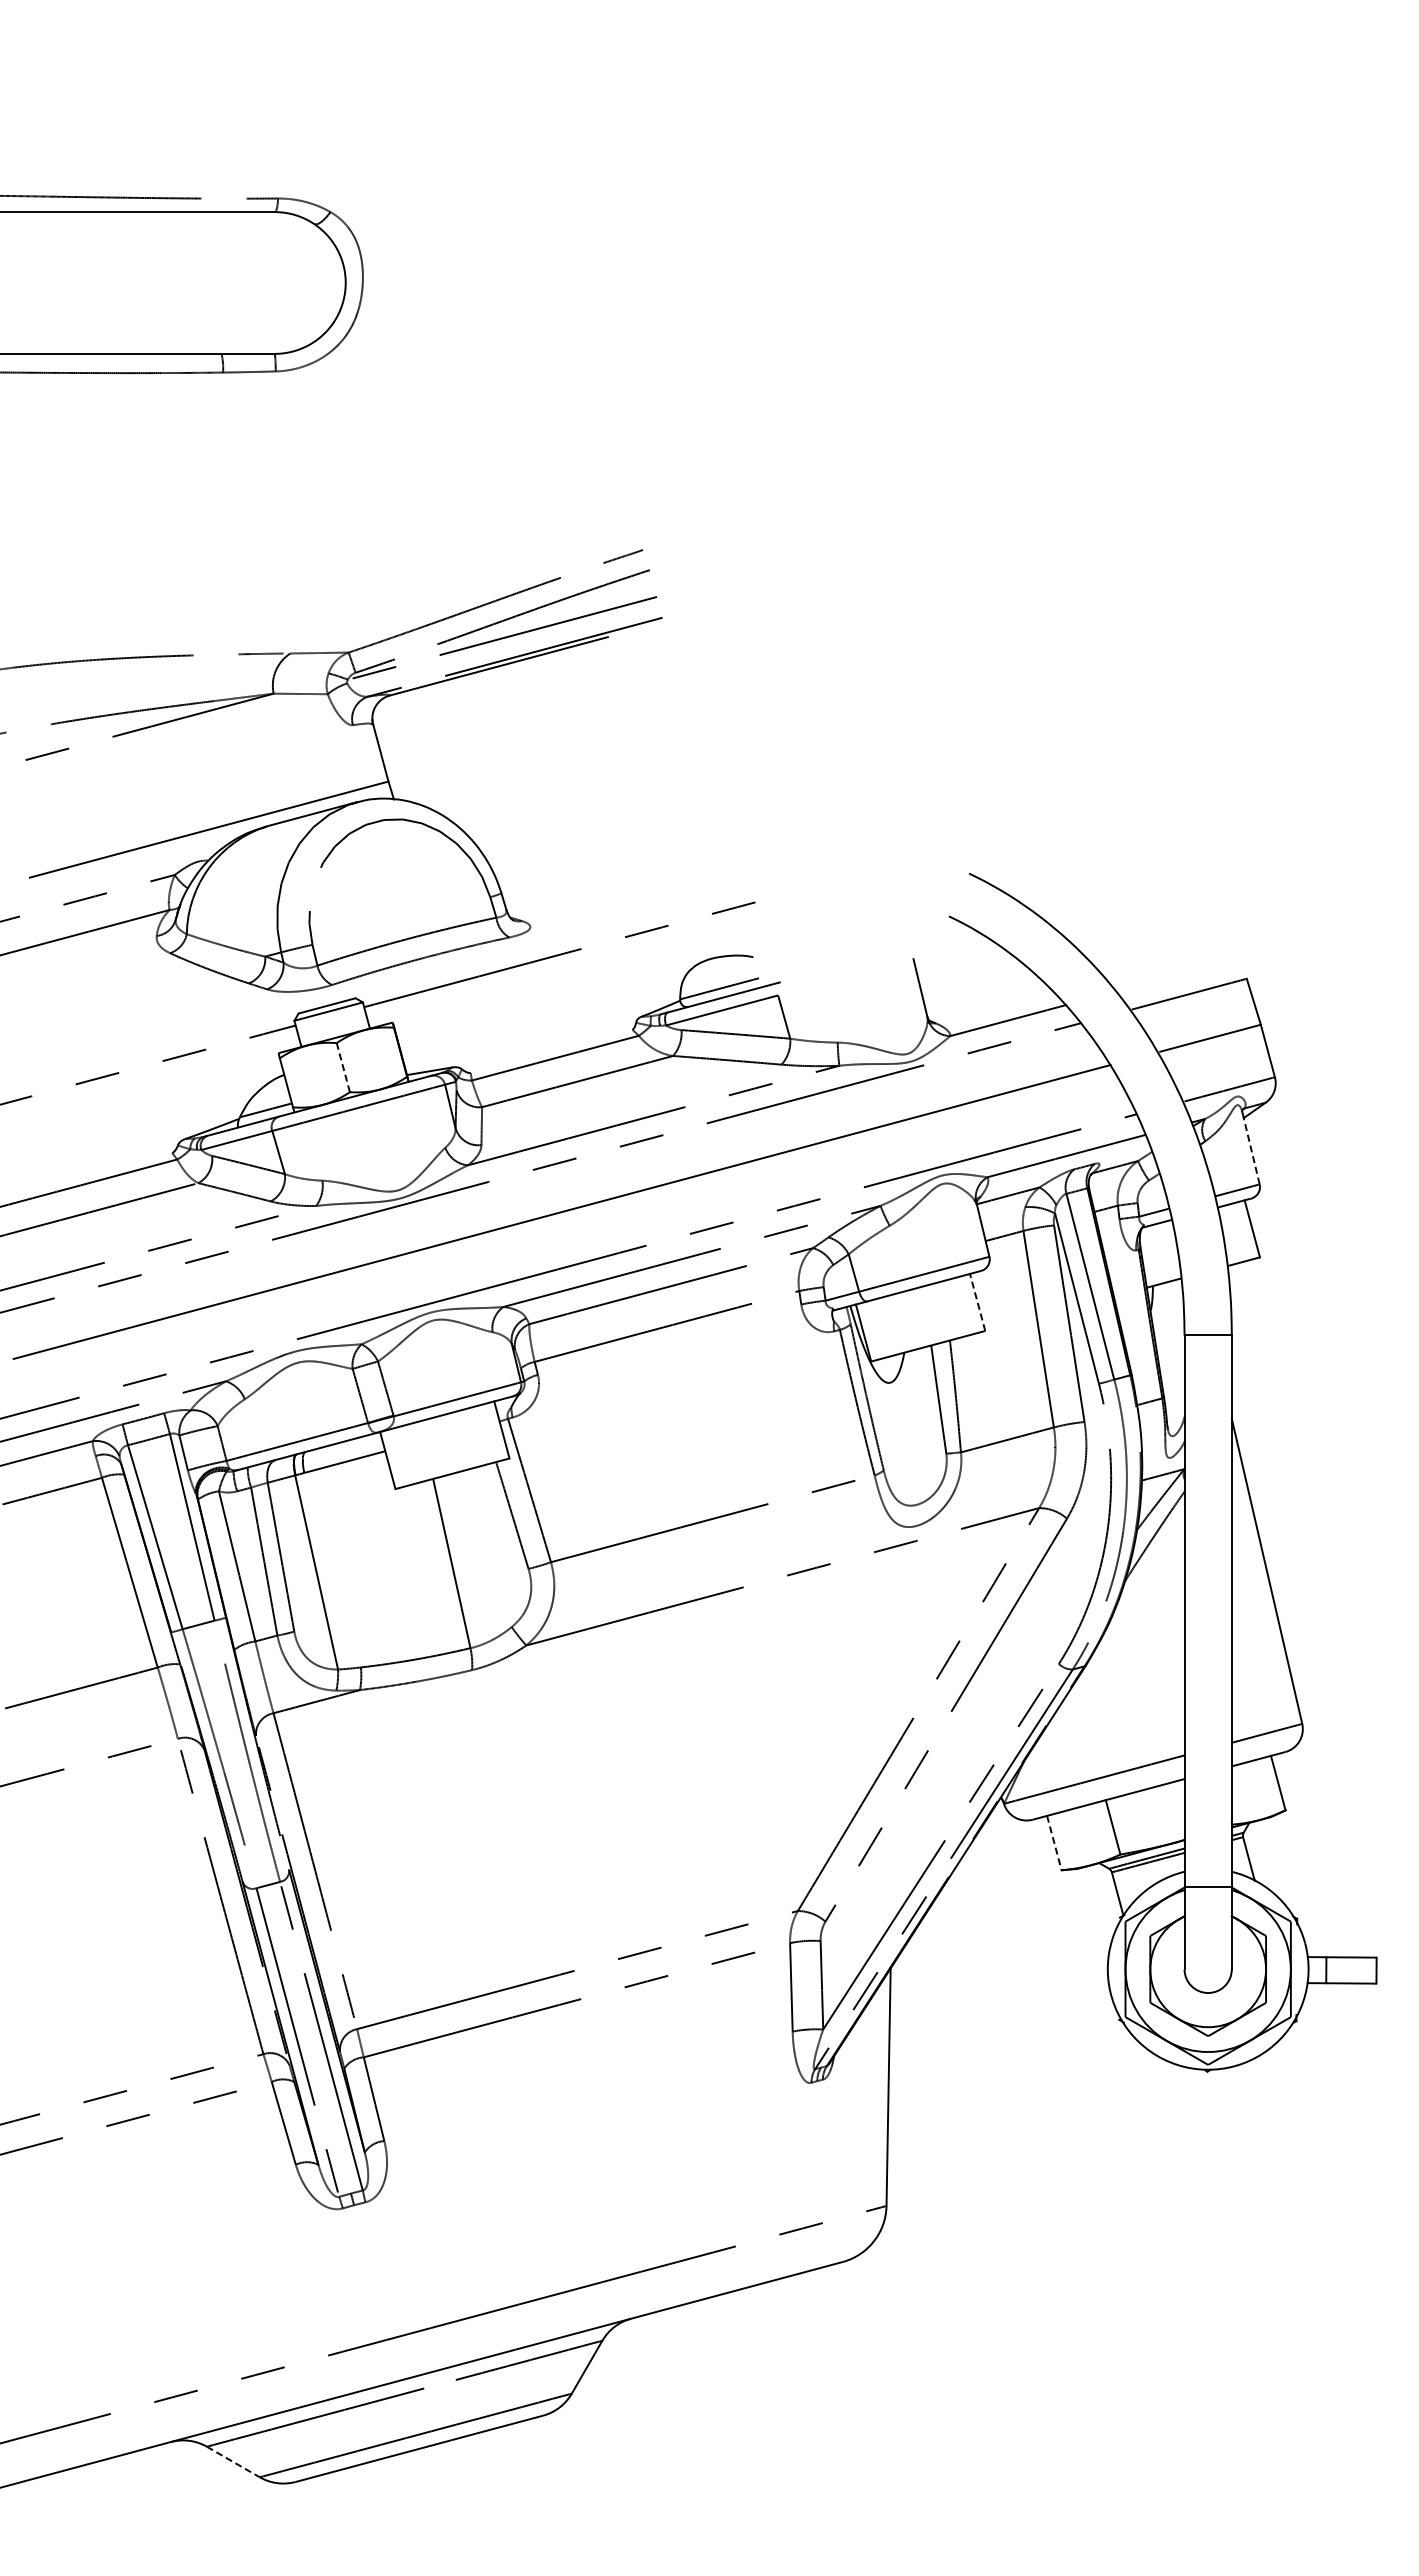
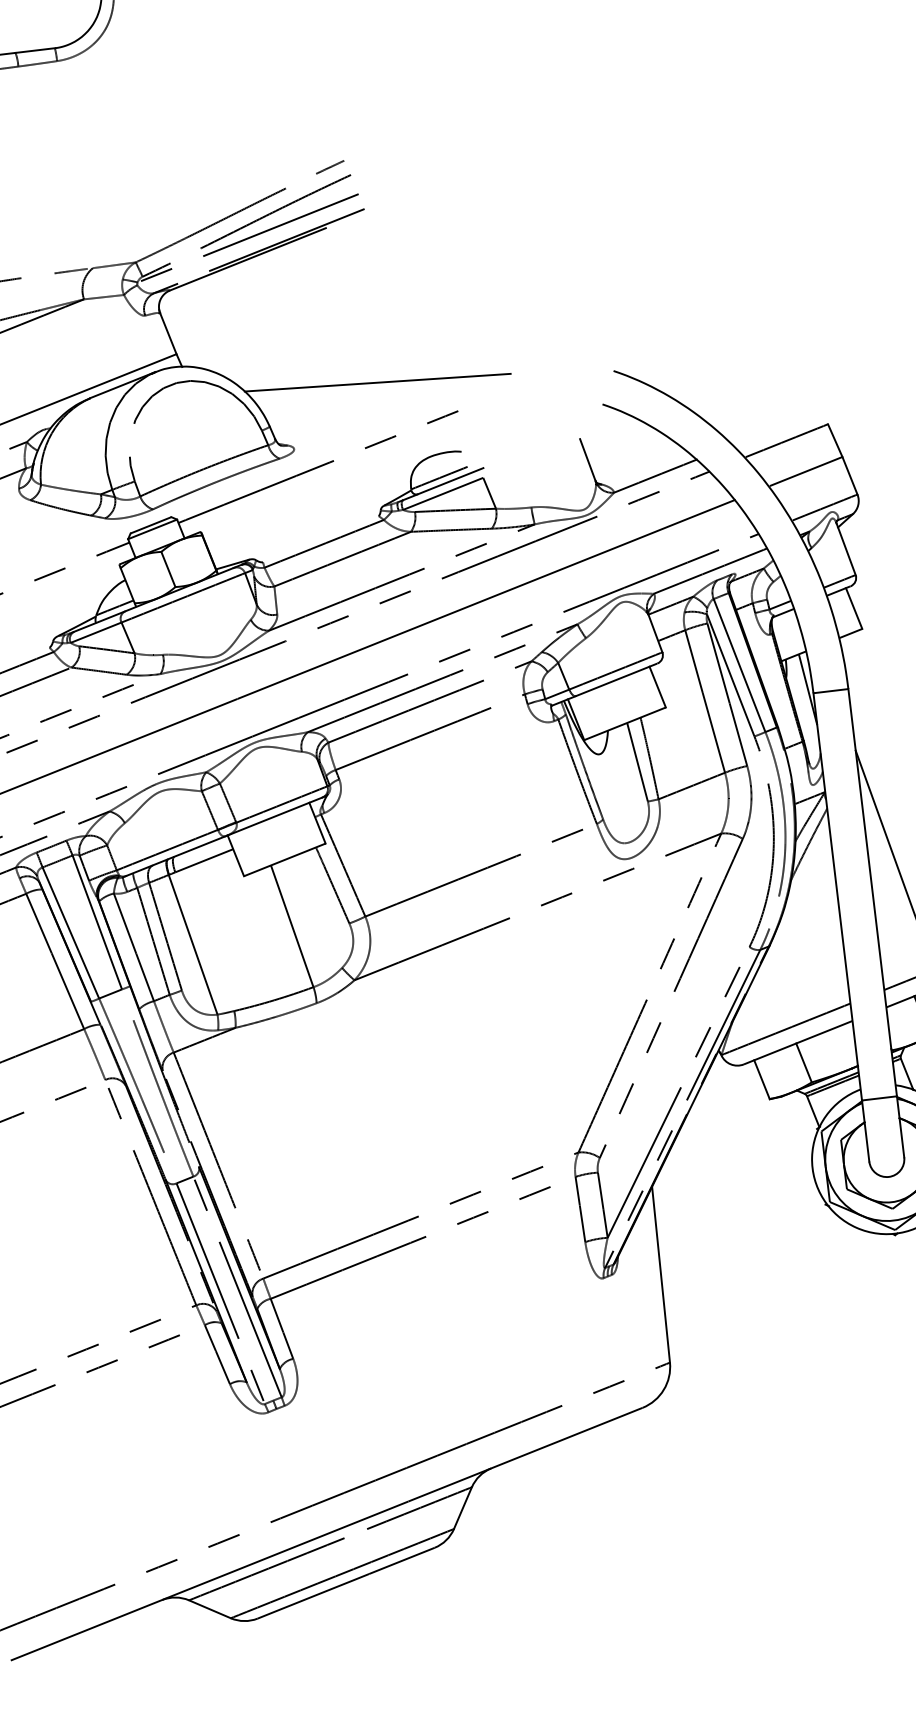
line: (652, 851) -> (377, 382), added
line: (343, 1067) -> (168, 569), dashed -> solid
line: (1250, 1147) -> (845, 548), dashed -> solid
line: (977, 1302) -> (657, 687), dashed -> solid
line: (1177, 1329) -> (807, 689), added
line: (1054, 1843) -> (762, 1080), dashed -> solid
line: (233, 2462) -> (210, 1609), dashed -> solid

